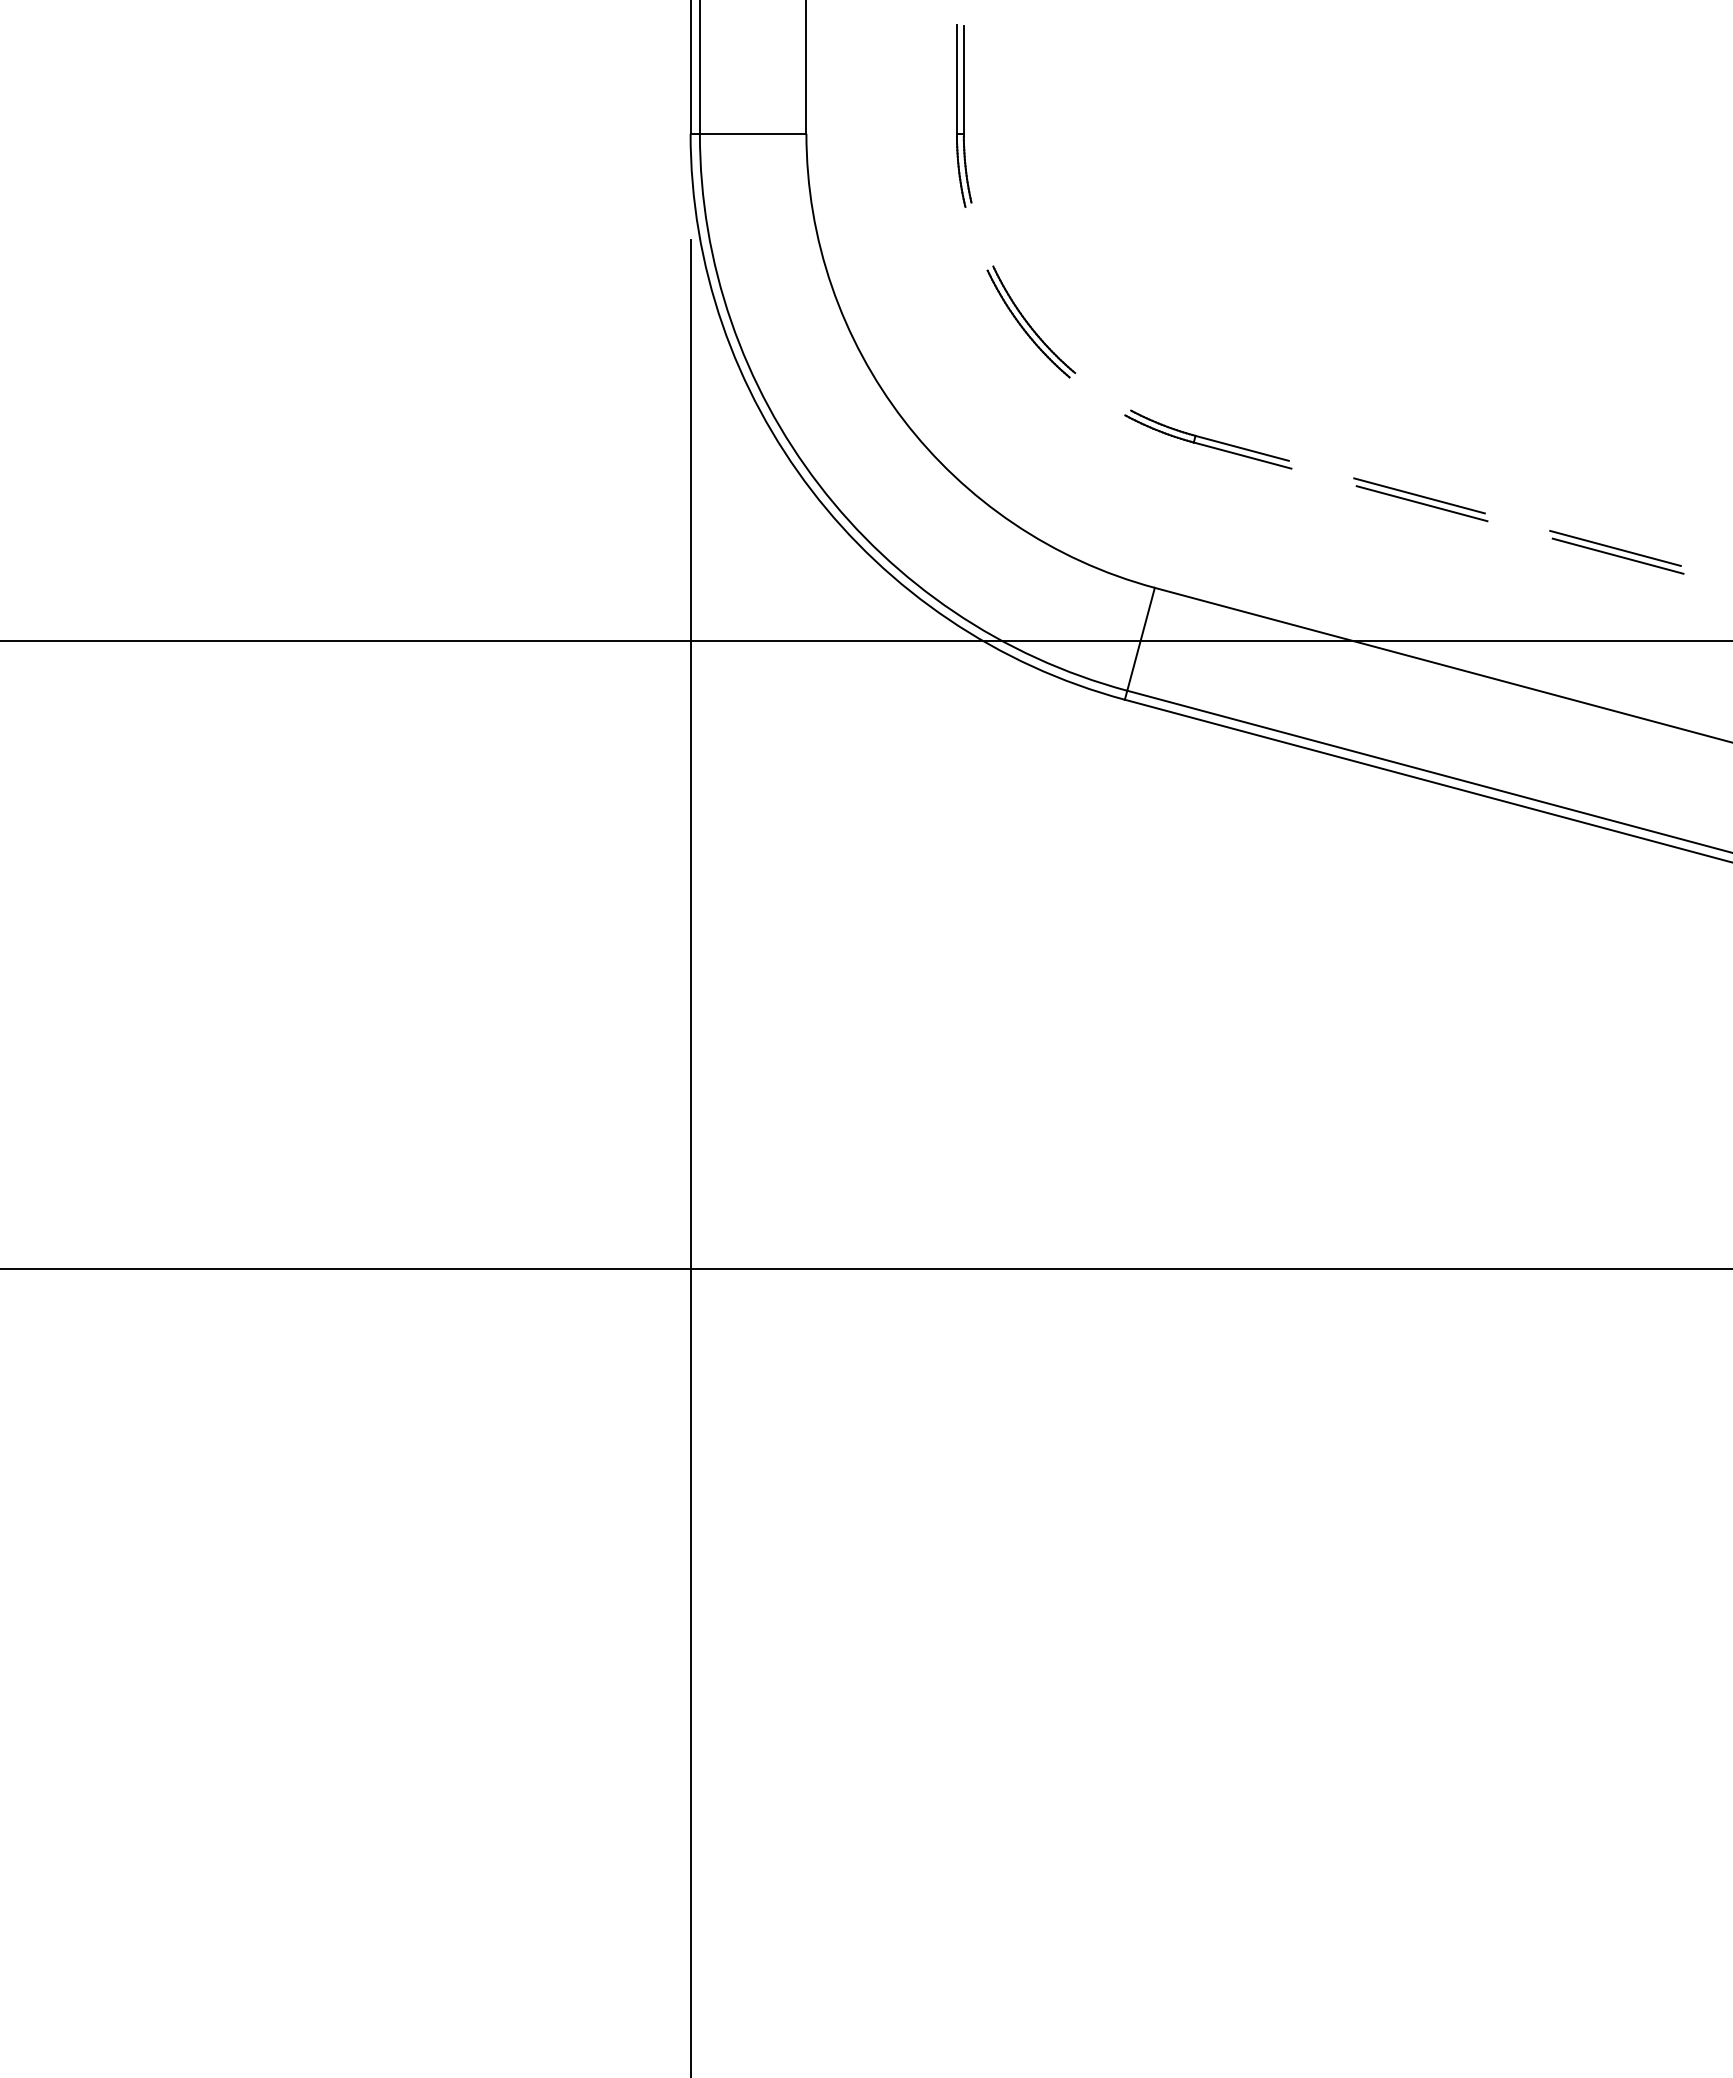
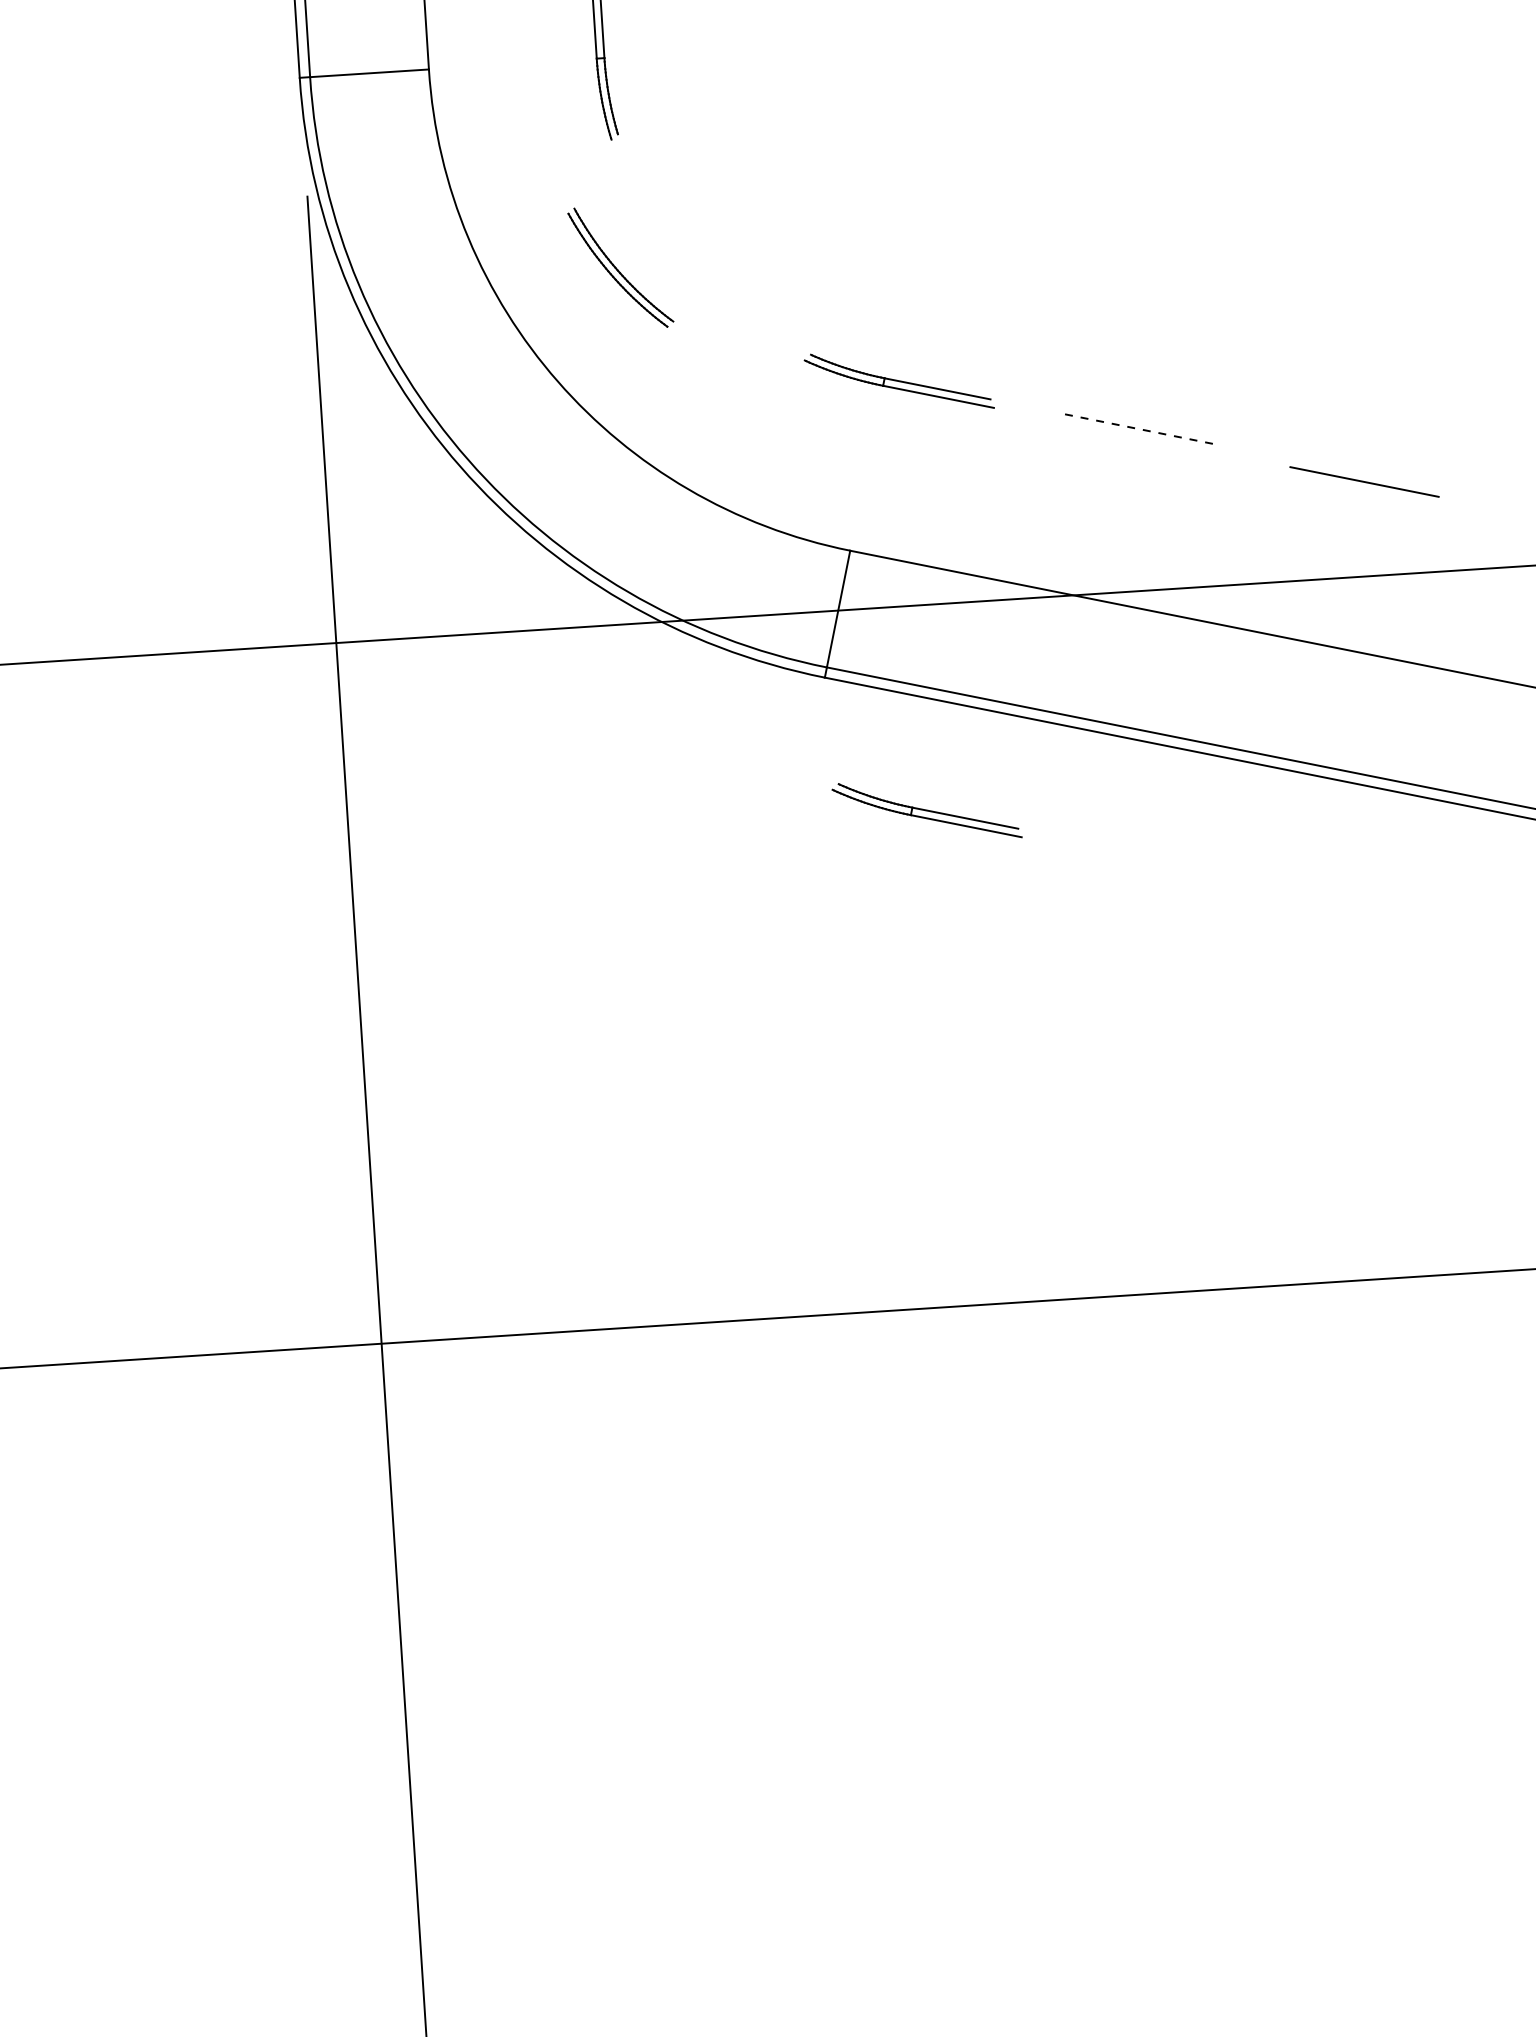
part: (1031, 321) -> (620, 267), moved
line: (1419, 495) -> (1138, 428), solid -> dashed
line: (1421, 503) -> (1141, 437), removed
line: (1615, 547) -> (1361, 472), removed
part: (1208, 824) -> (927, 810), added

